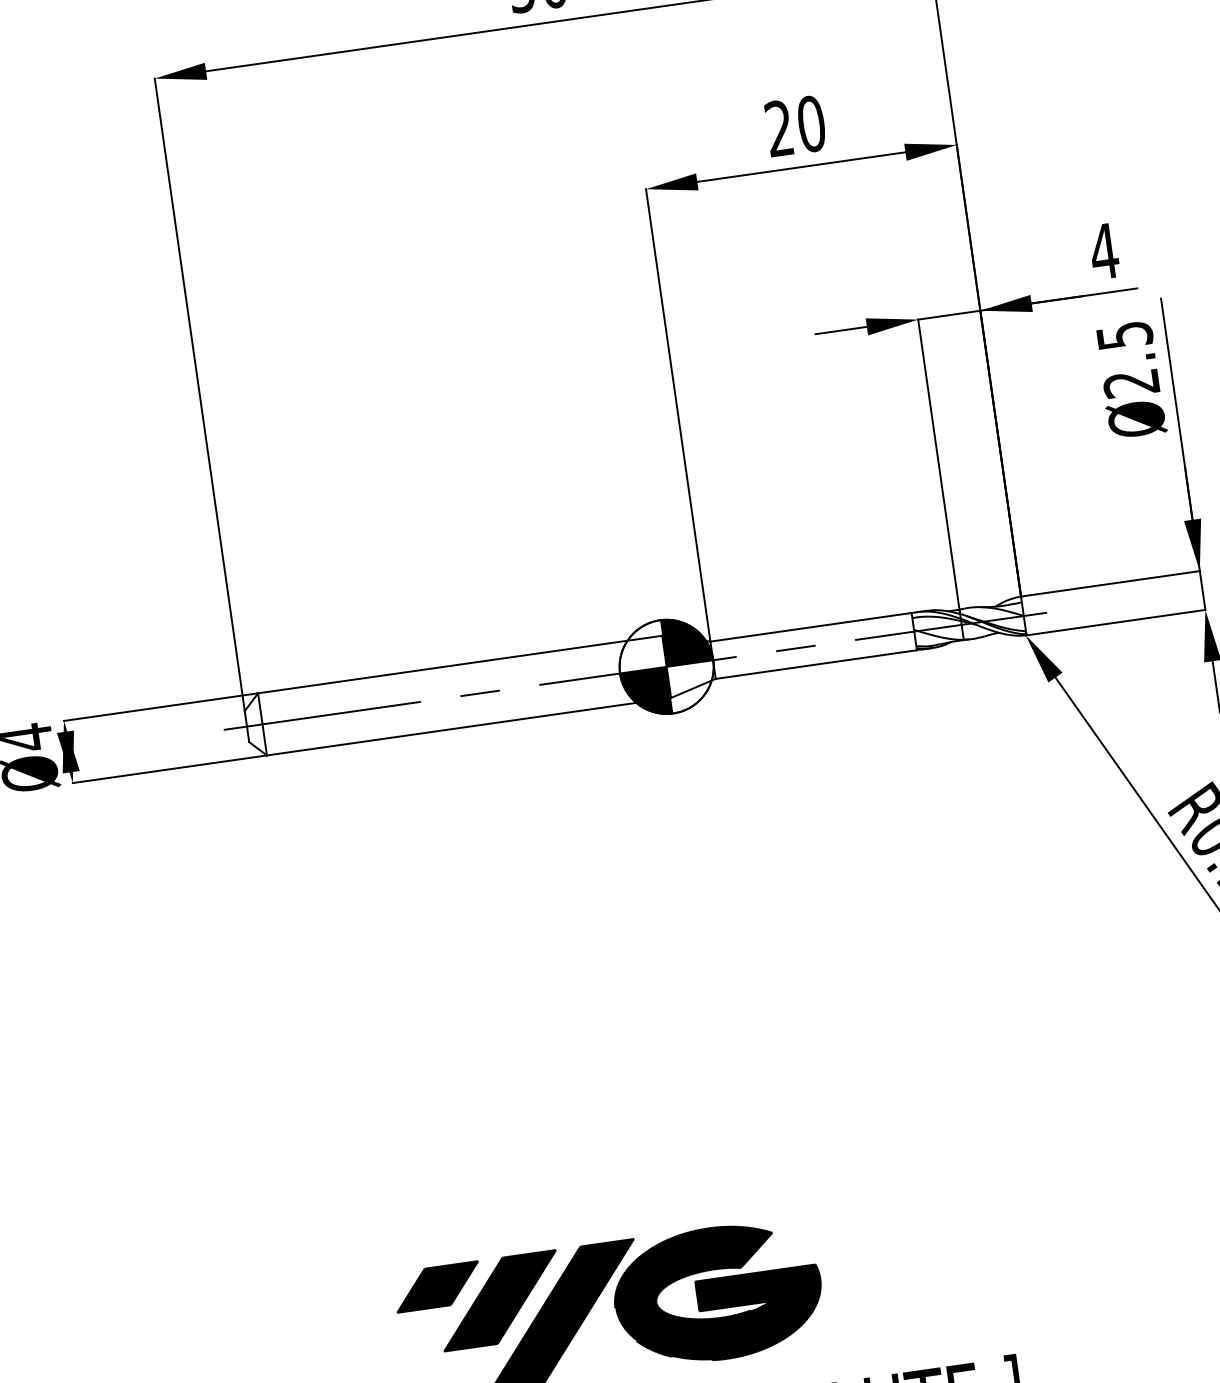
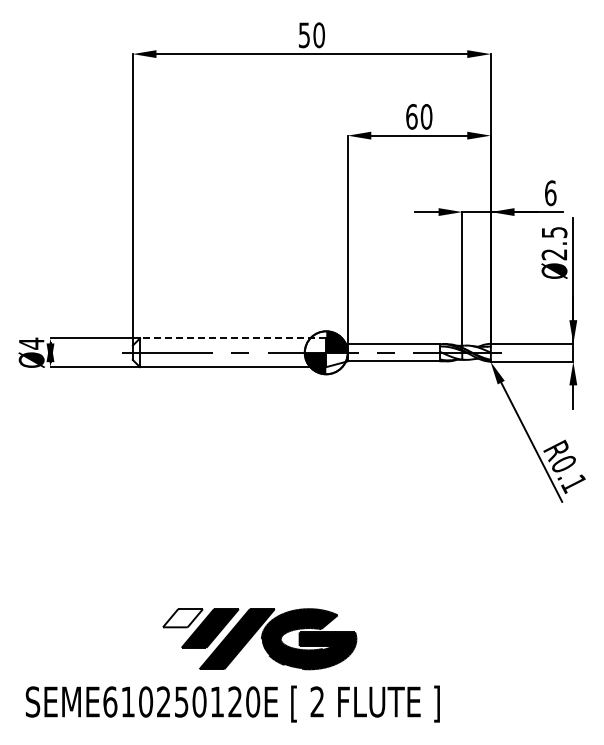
text: (778, 127) -> (411, 116), 20 -> 60
text: (1103, 252) -> (550, 193), 4 -> 6
line: (458, 664) -> (232, 338), solid -> dashed
fill: (436, 1287) -> (182, 618), removed

